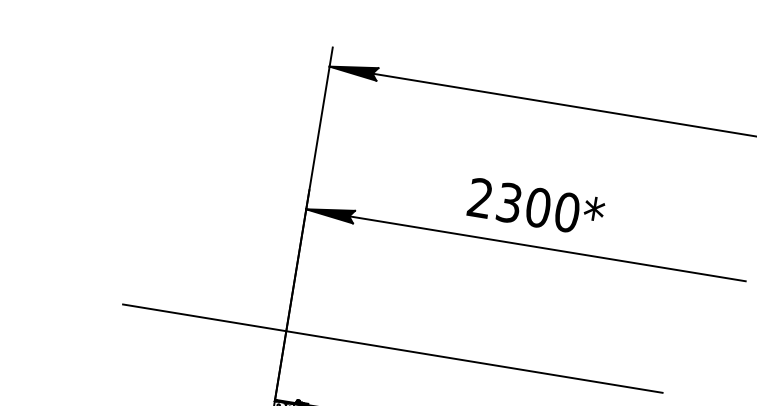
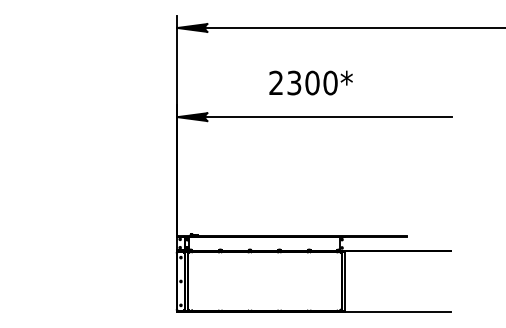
text: (535, 206) -> (310, 82), moved
line: (392, 348) -> (243, 193), removed

